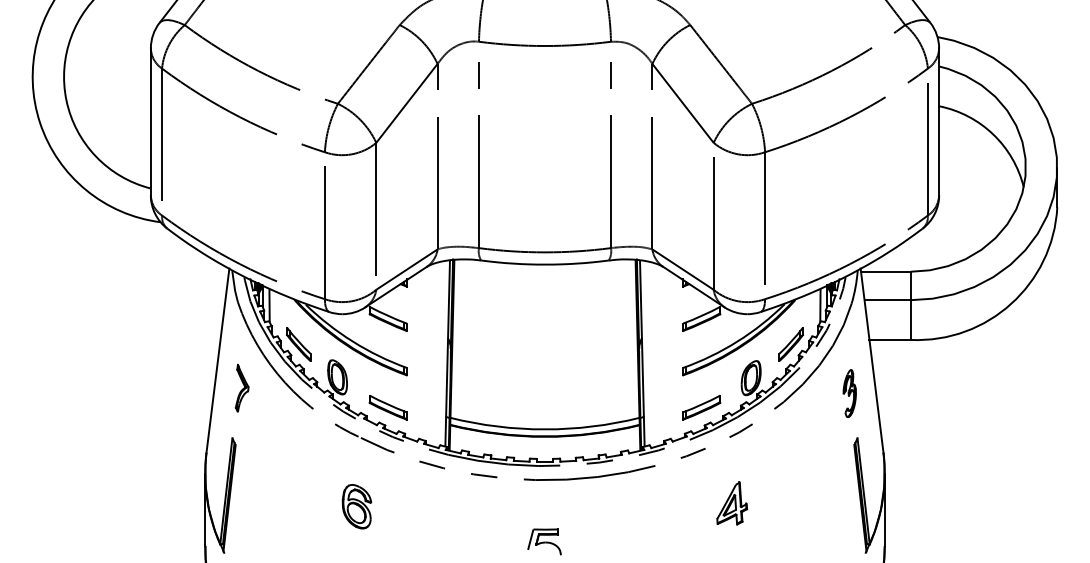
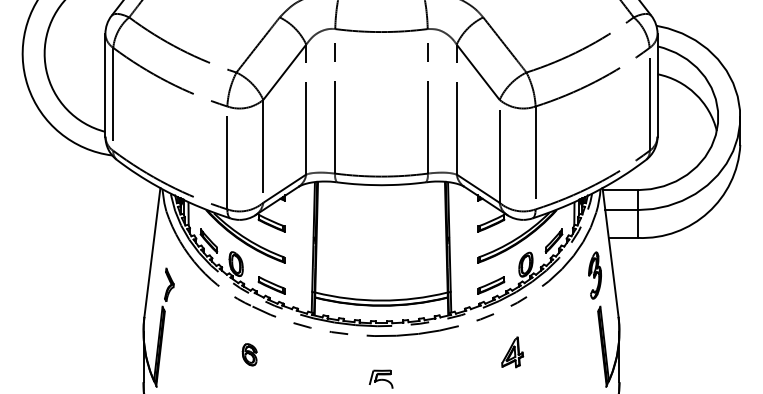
part: (241, 387) -> (168, 284), moved
part: (849, 393) -> (594, 275), size x1.4
part: (356, 506) -> (249, 354), size x0.7

